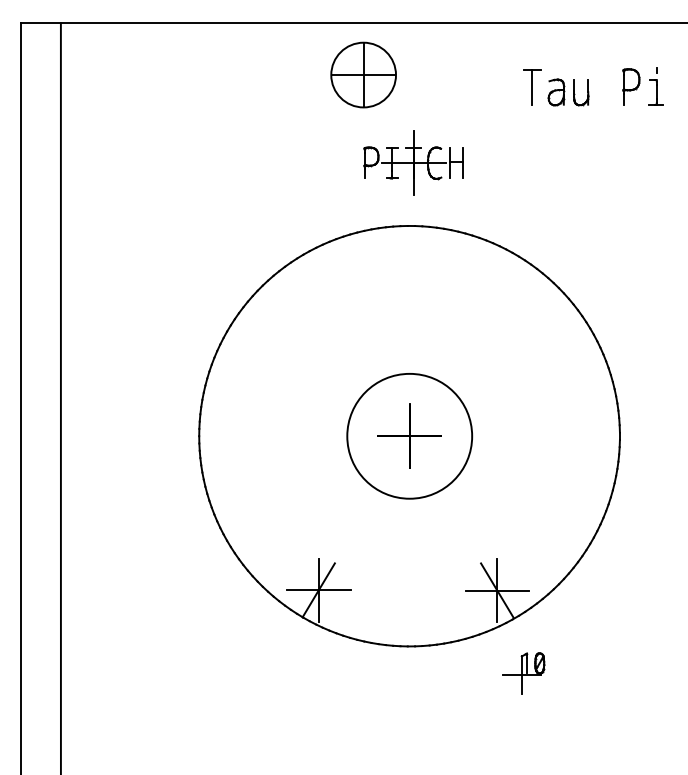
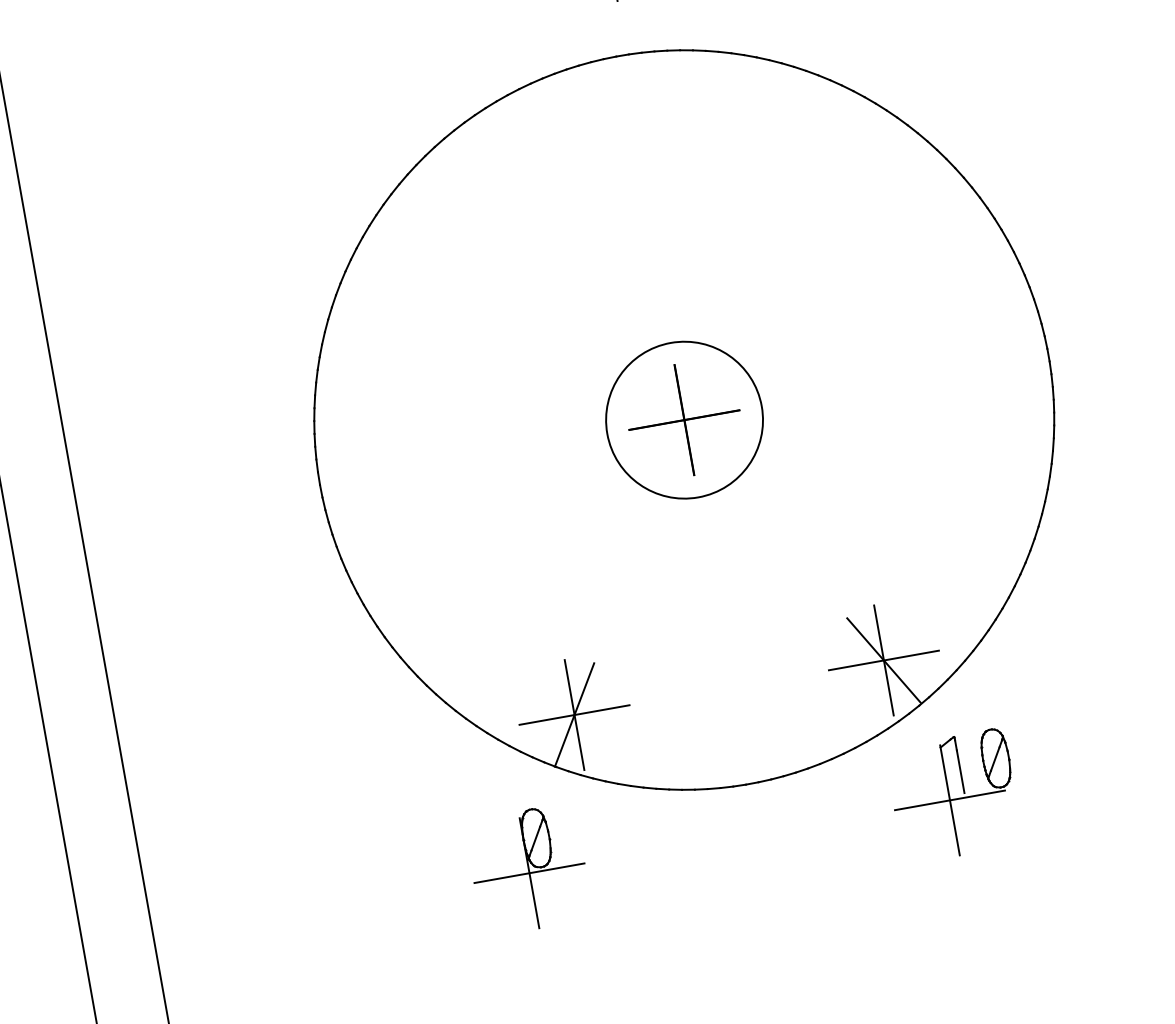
circle: (409, 435) -> (683, 418), size x0.71
part: (277, 671) -> (528, 868), added
part: (523, 673) -> (954, 795), size x1.67

